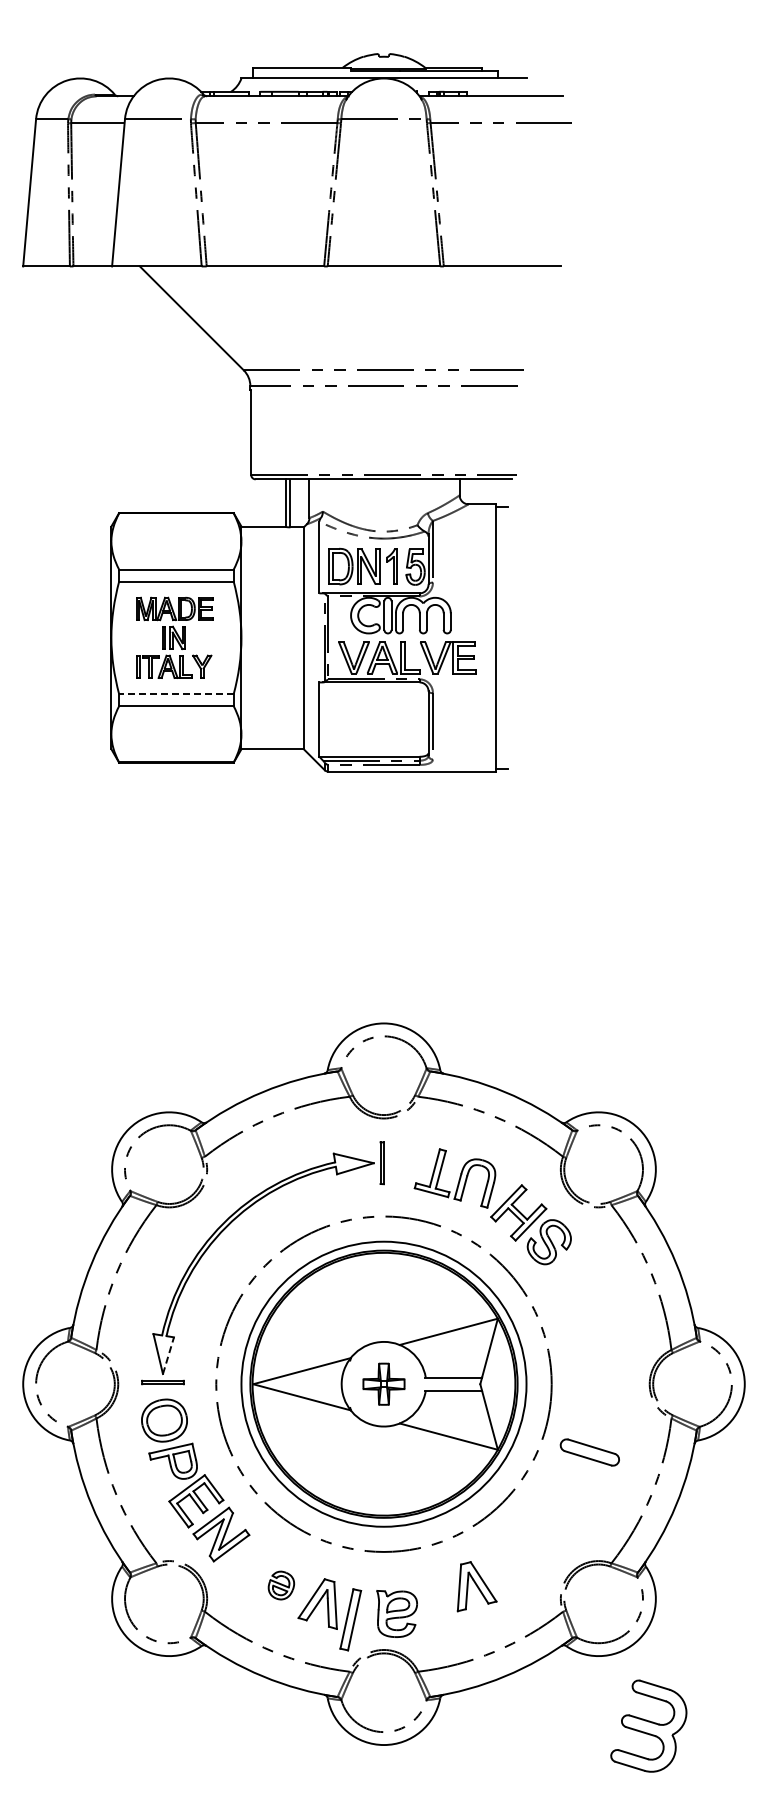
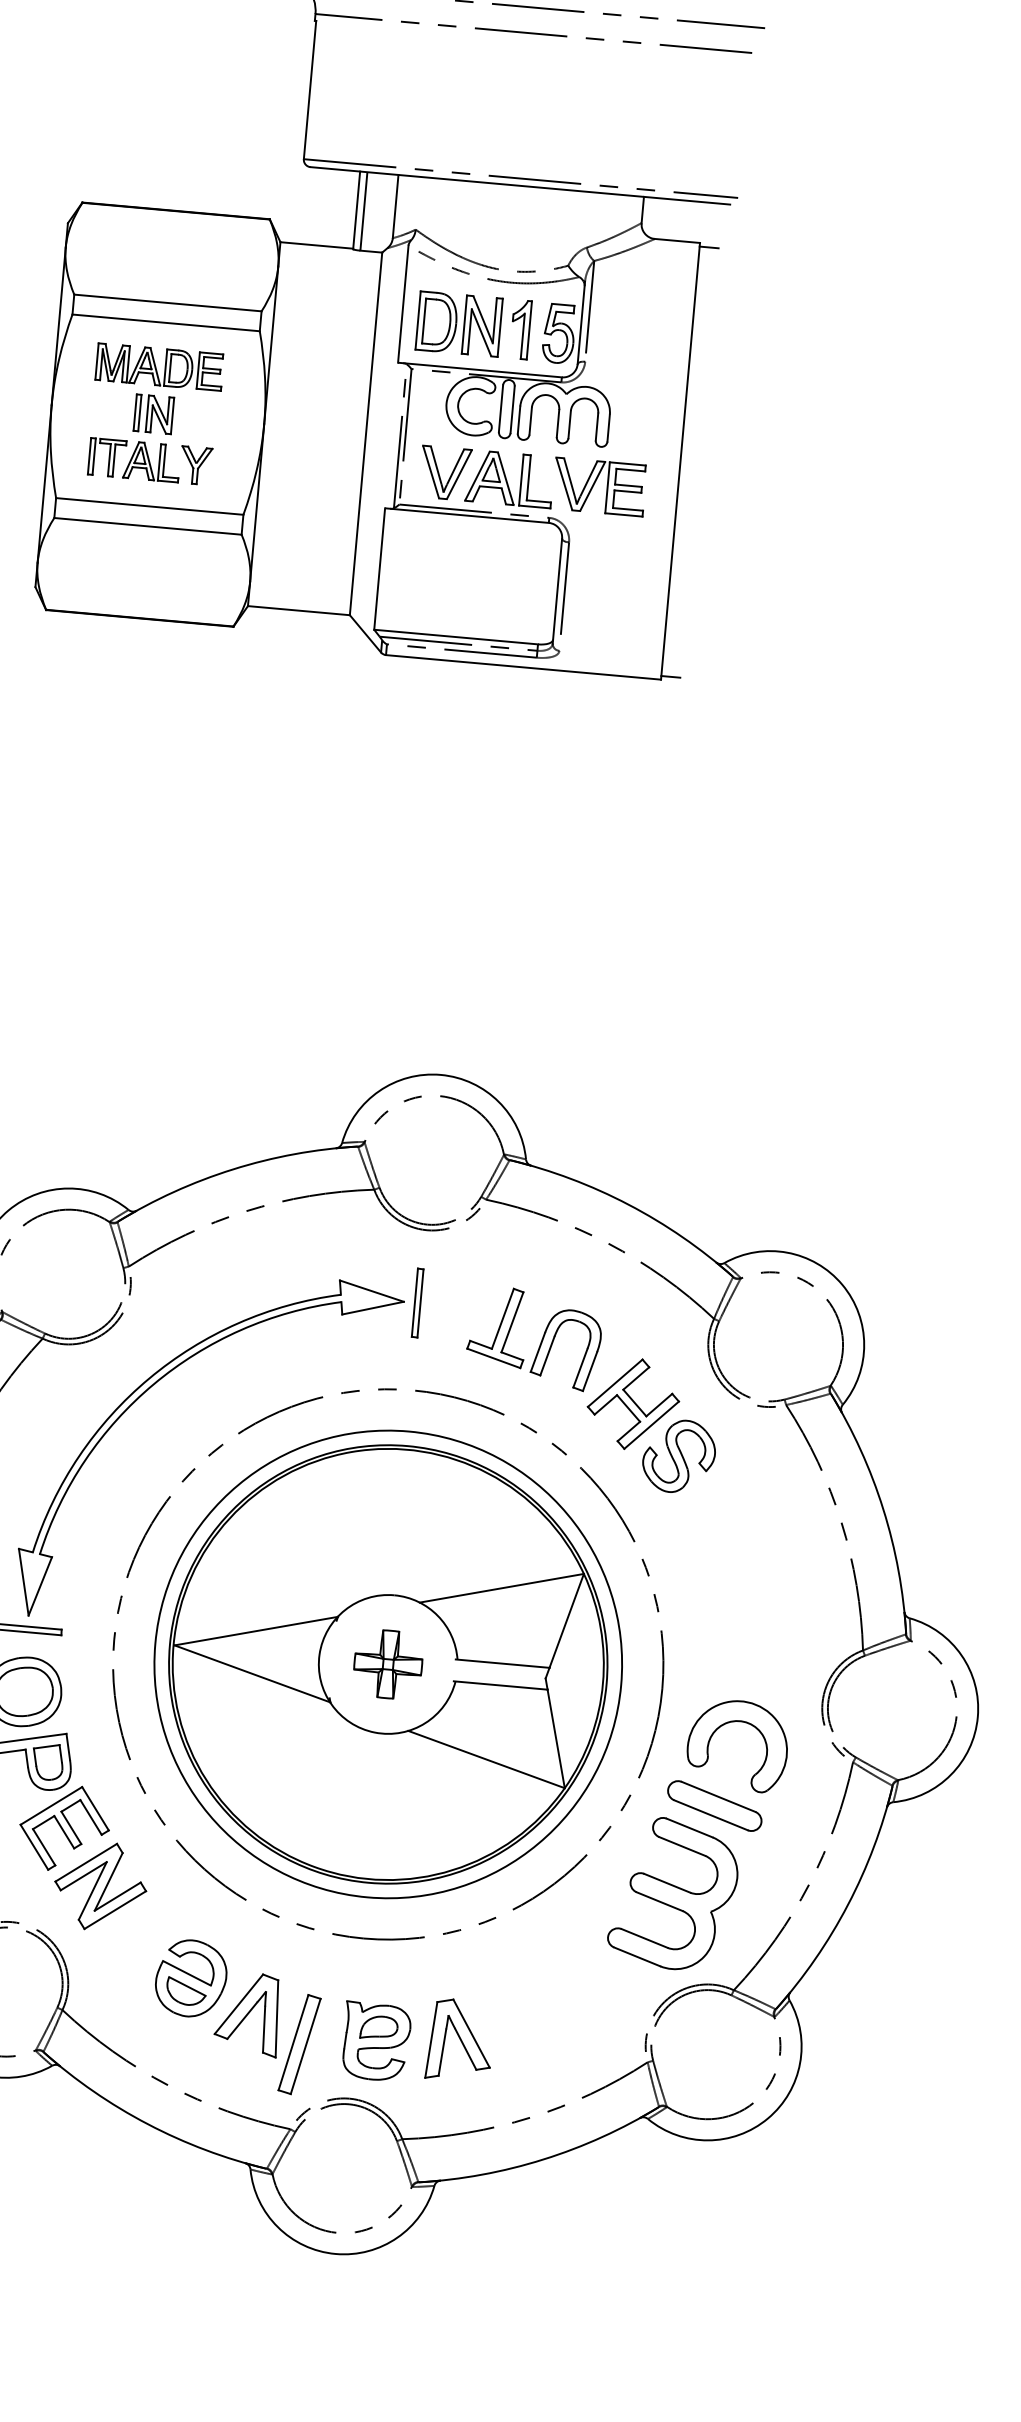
line: (175, 694) -> (148, 507), dashed -> solid
line: (168, 1355) -> (40, 1586), dashed -> solid
part: (596, 1401) -> (732, 1723), added
part: (281, 1585) -> (191, 1978), size x1.67
part: (476, 1586) -> (459, 2040), moved
part: (648, 1725) -> (673, 1892), moved

